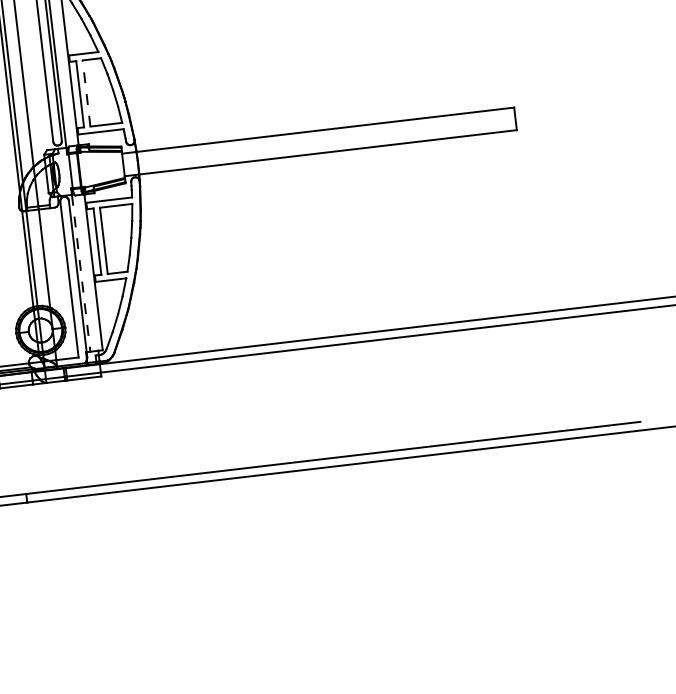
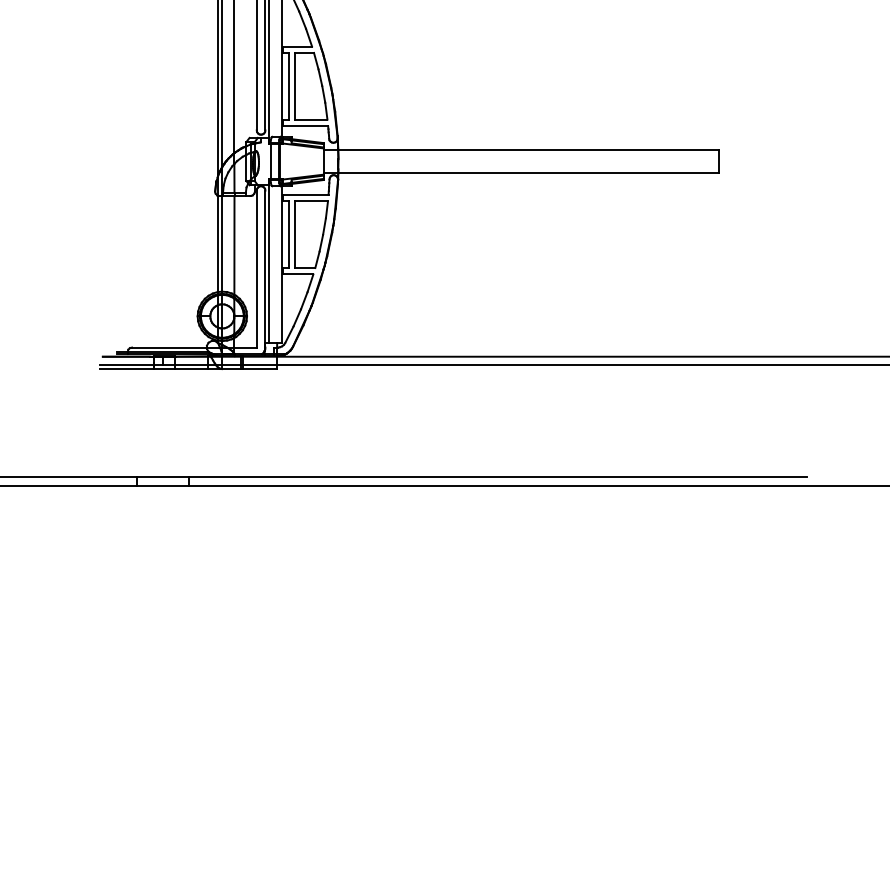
line: (86, 92) -> (295, 85), dashed -> solid
line: (81, 273) -> (269, 264), dashed -> solid

